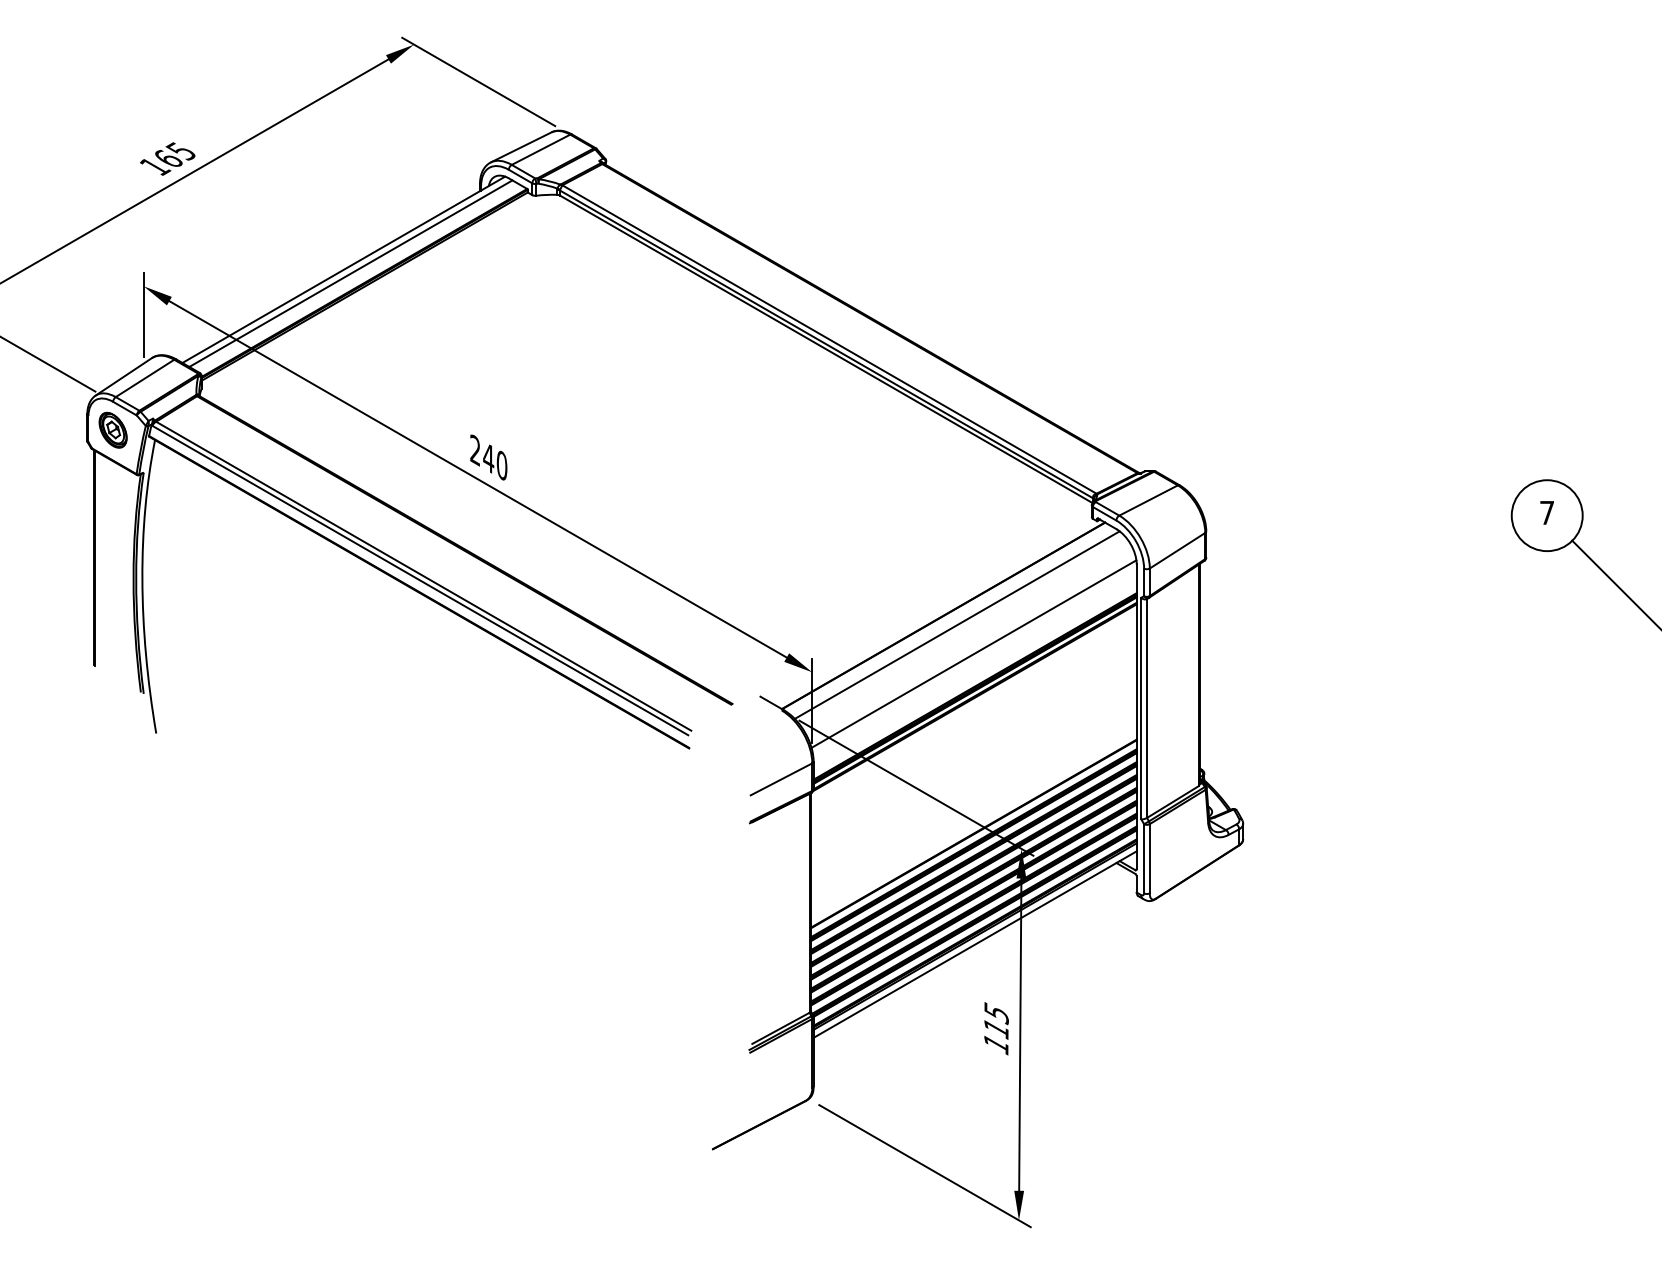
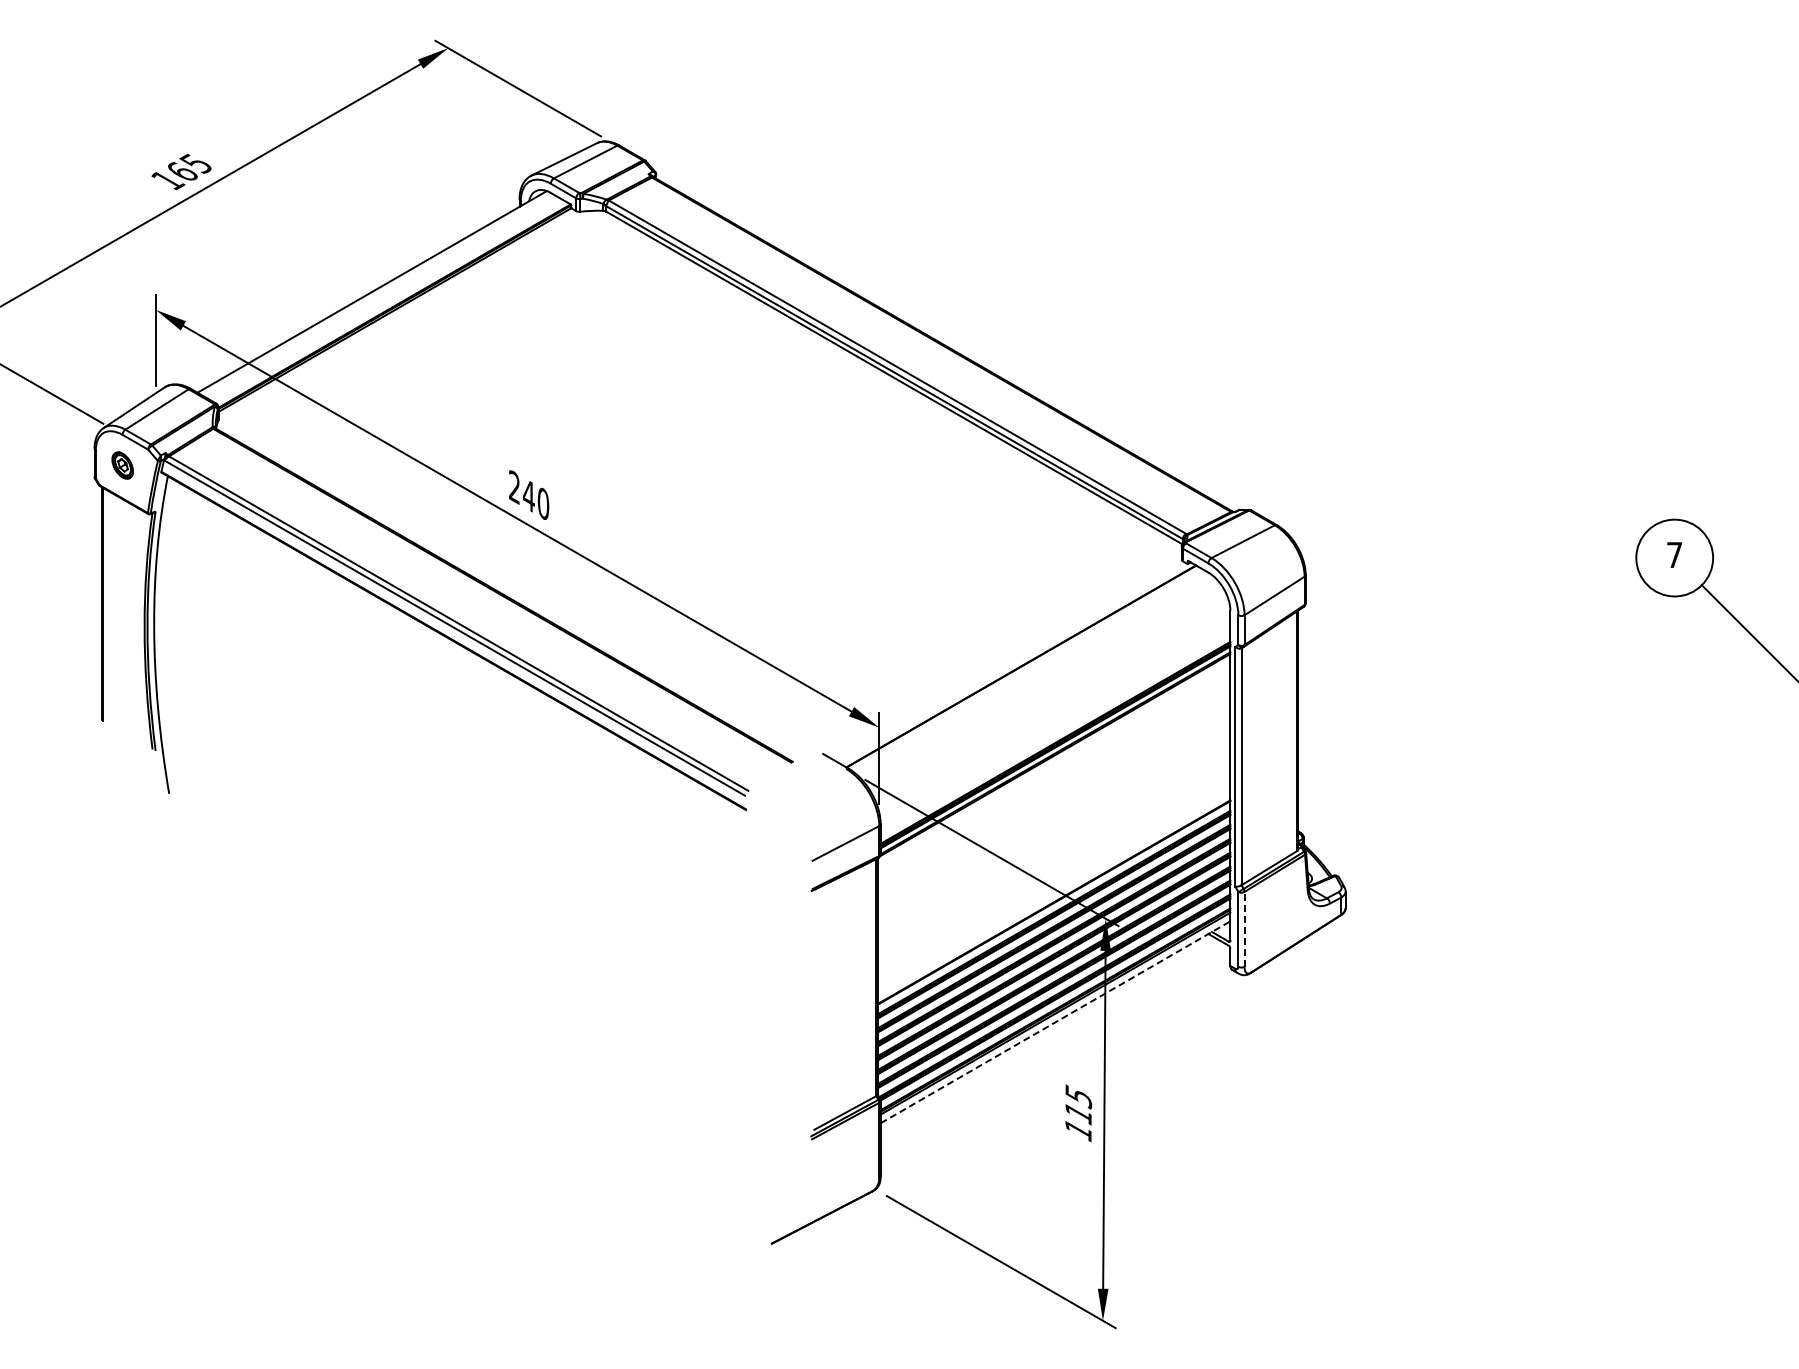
line: (350, 274) -> (379, 296), removed
part: (113, 430) -> (122, 465), size x0.7
line: (956, 625) -> (1035, 676), removed
line: (974, 653) -> (1054, 707), removed
line: (1149, 857) -> (1244, 928), solid -> dashed
line: (975, 944) -> (1055, 1022), solid -> dashed

